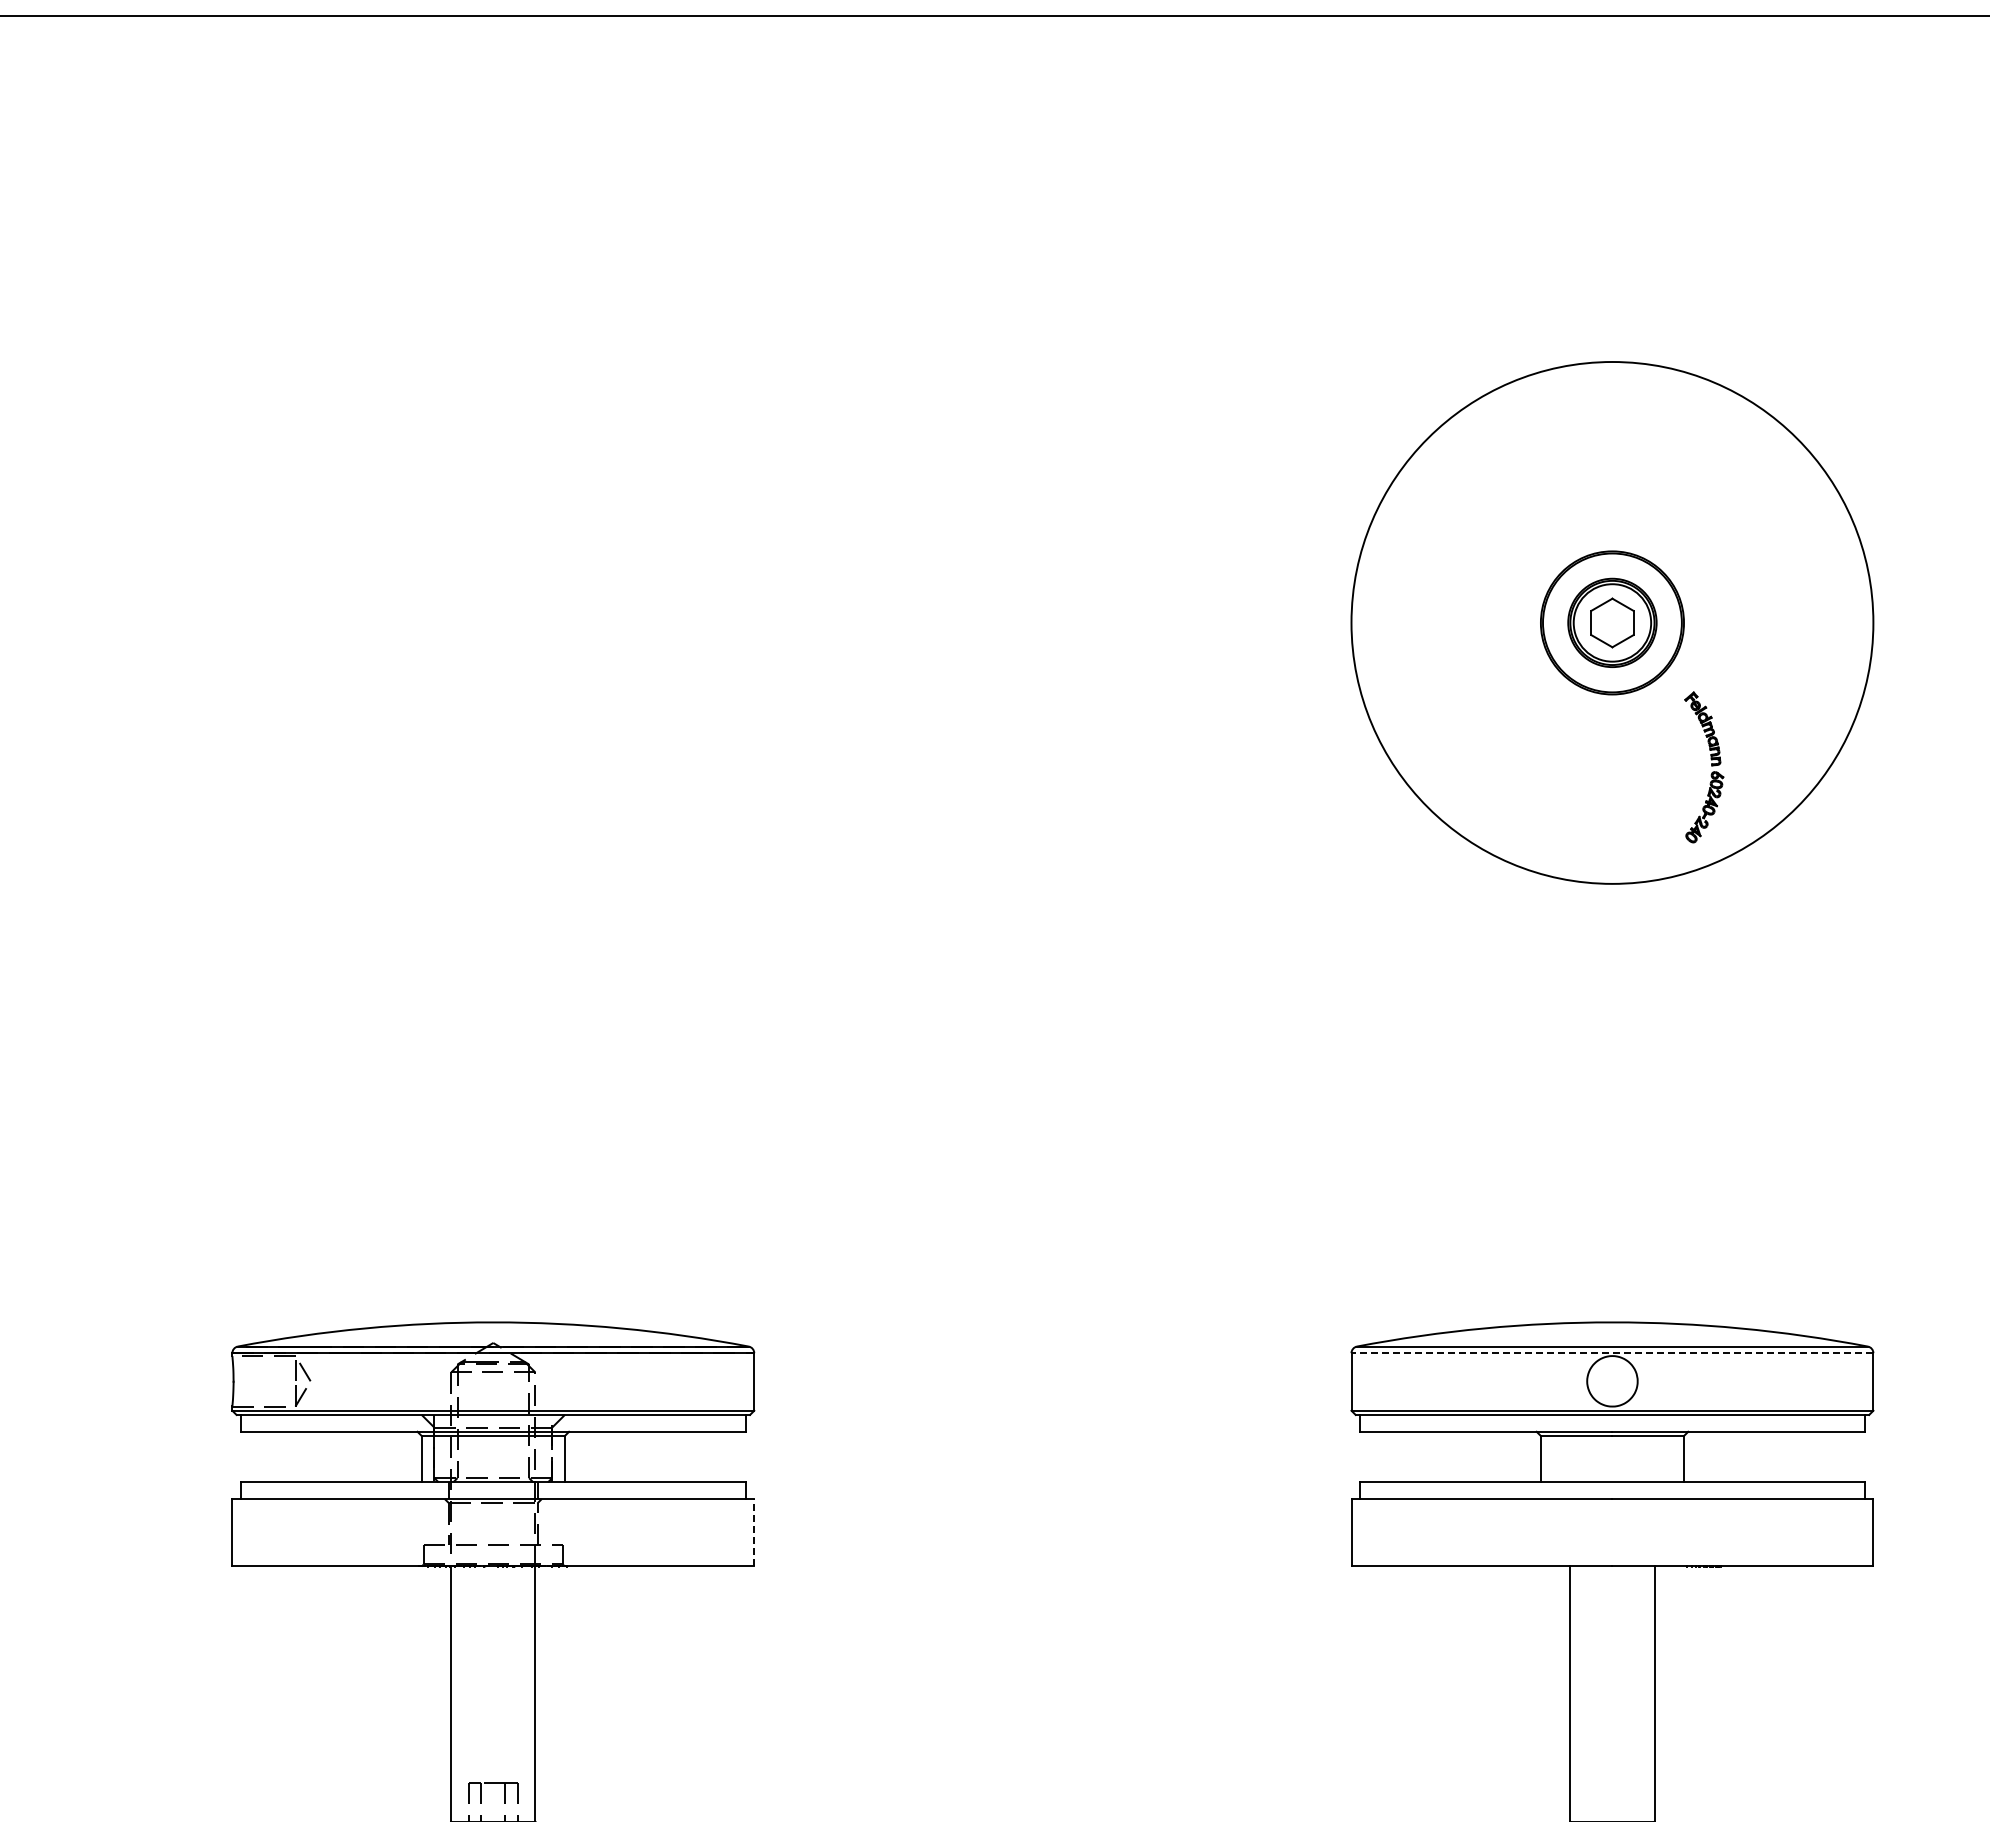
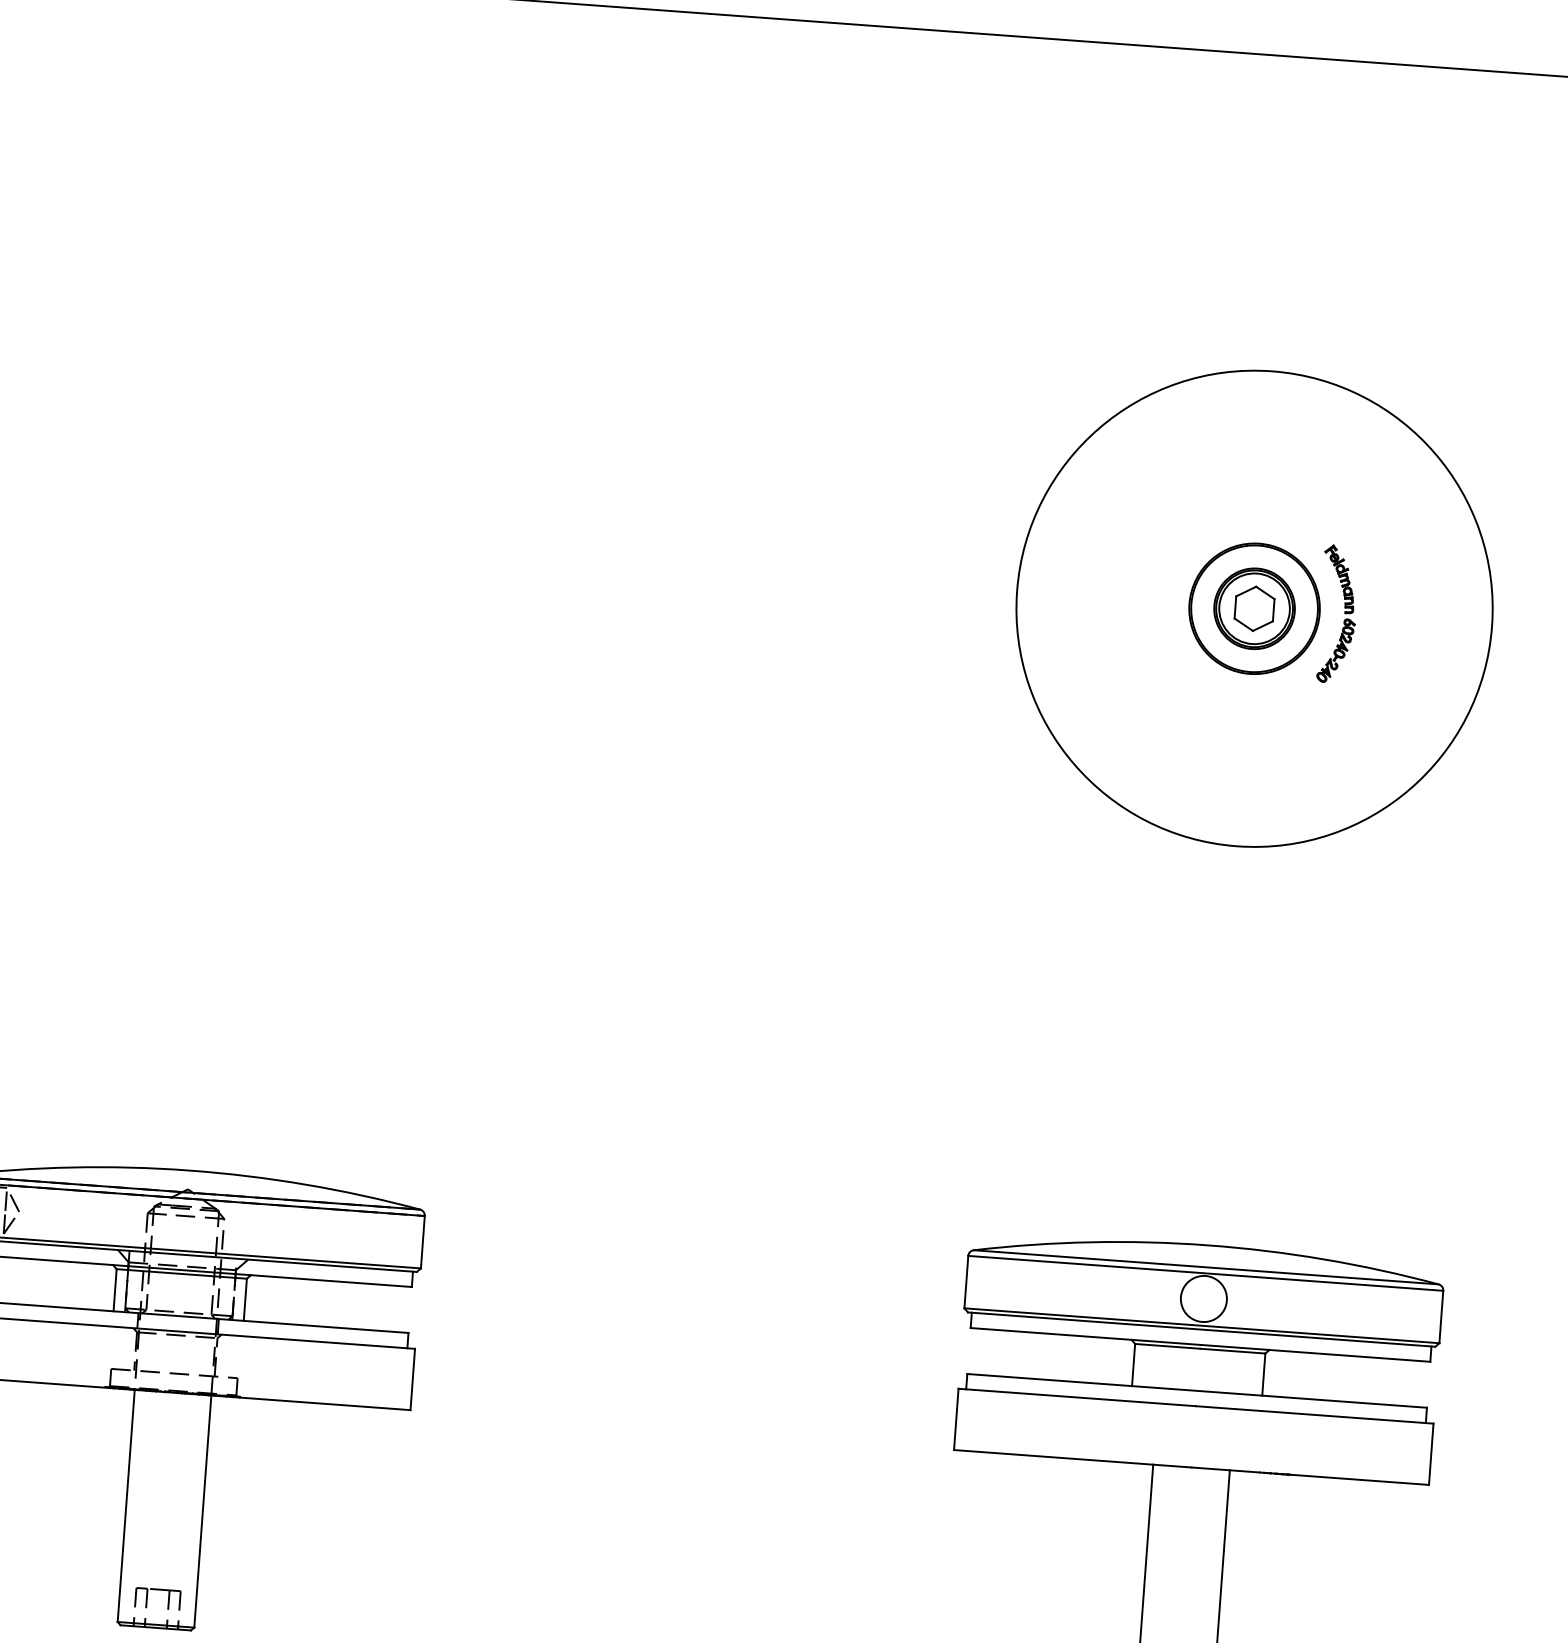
part: (1711, 766) -> (1344, 614), moved
line: (1612, 1353) -> (1205, 1273), dashed -> solid
line: (754, 1532) -> (413, 1379), dashed -> solid

